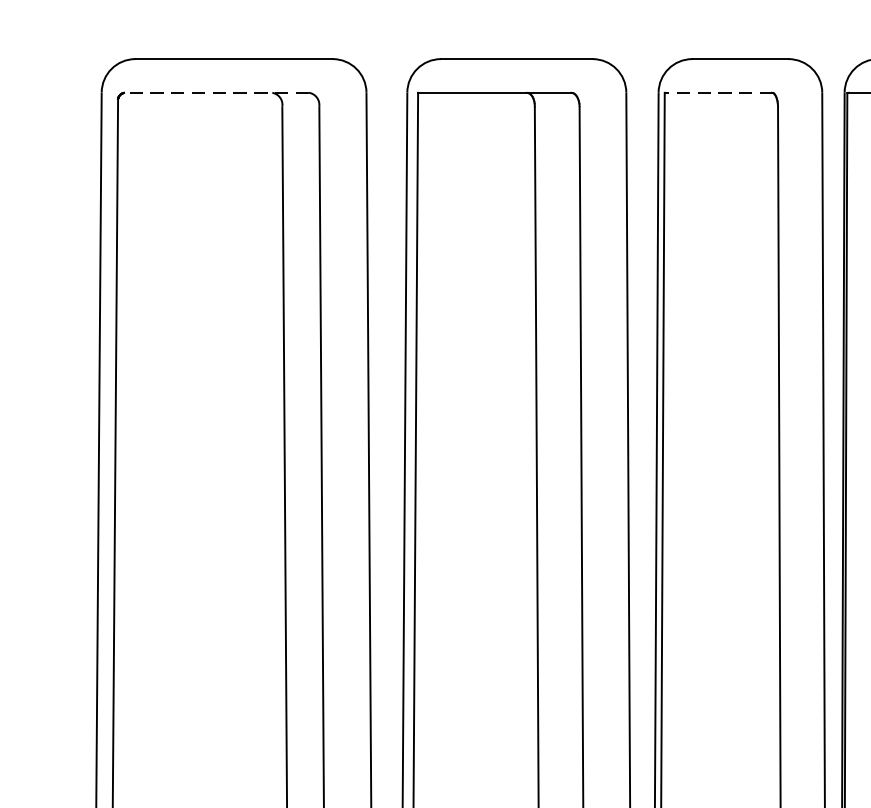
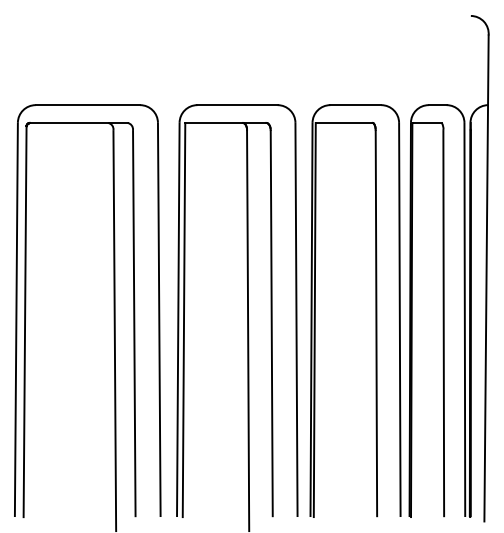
line: (216, 91) -> (78, 122), dashed -> solid
line: (719, 91) -> (344, 122), dashed -> solid

